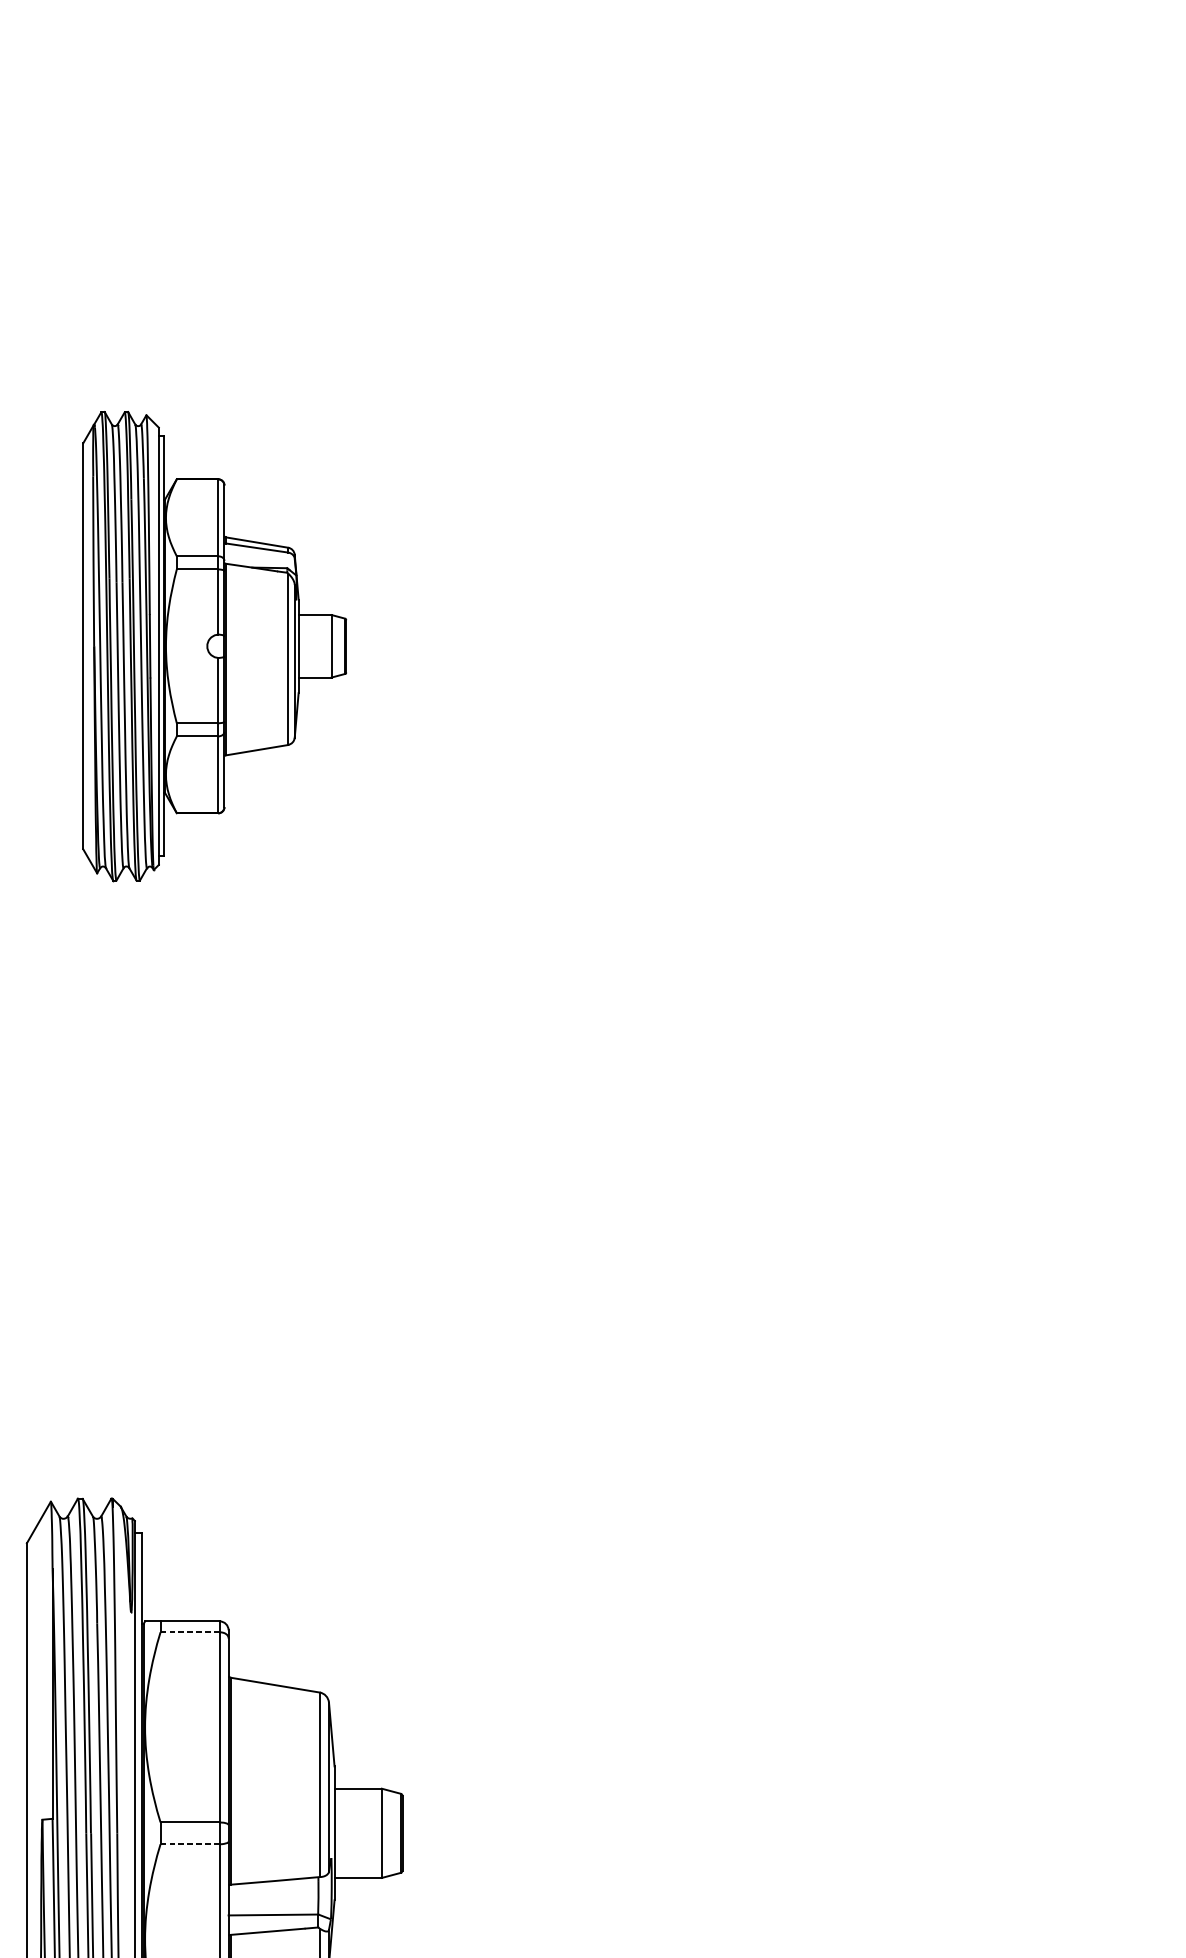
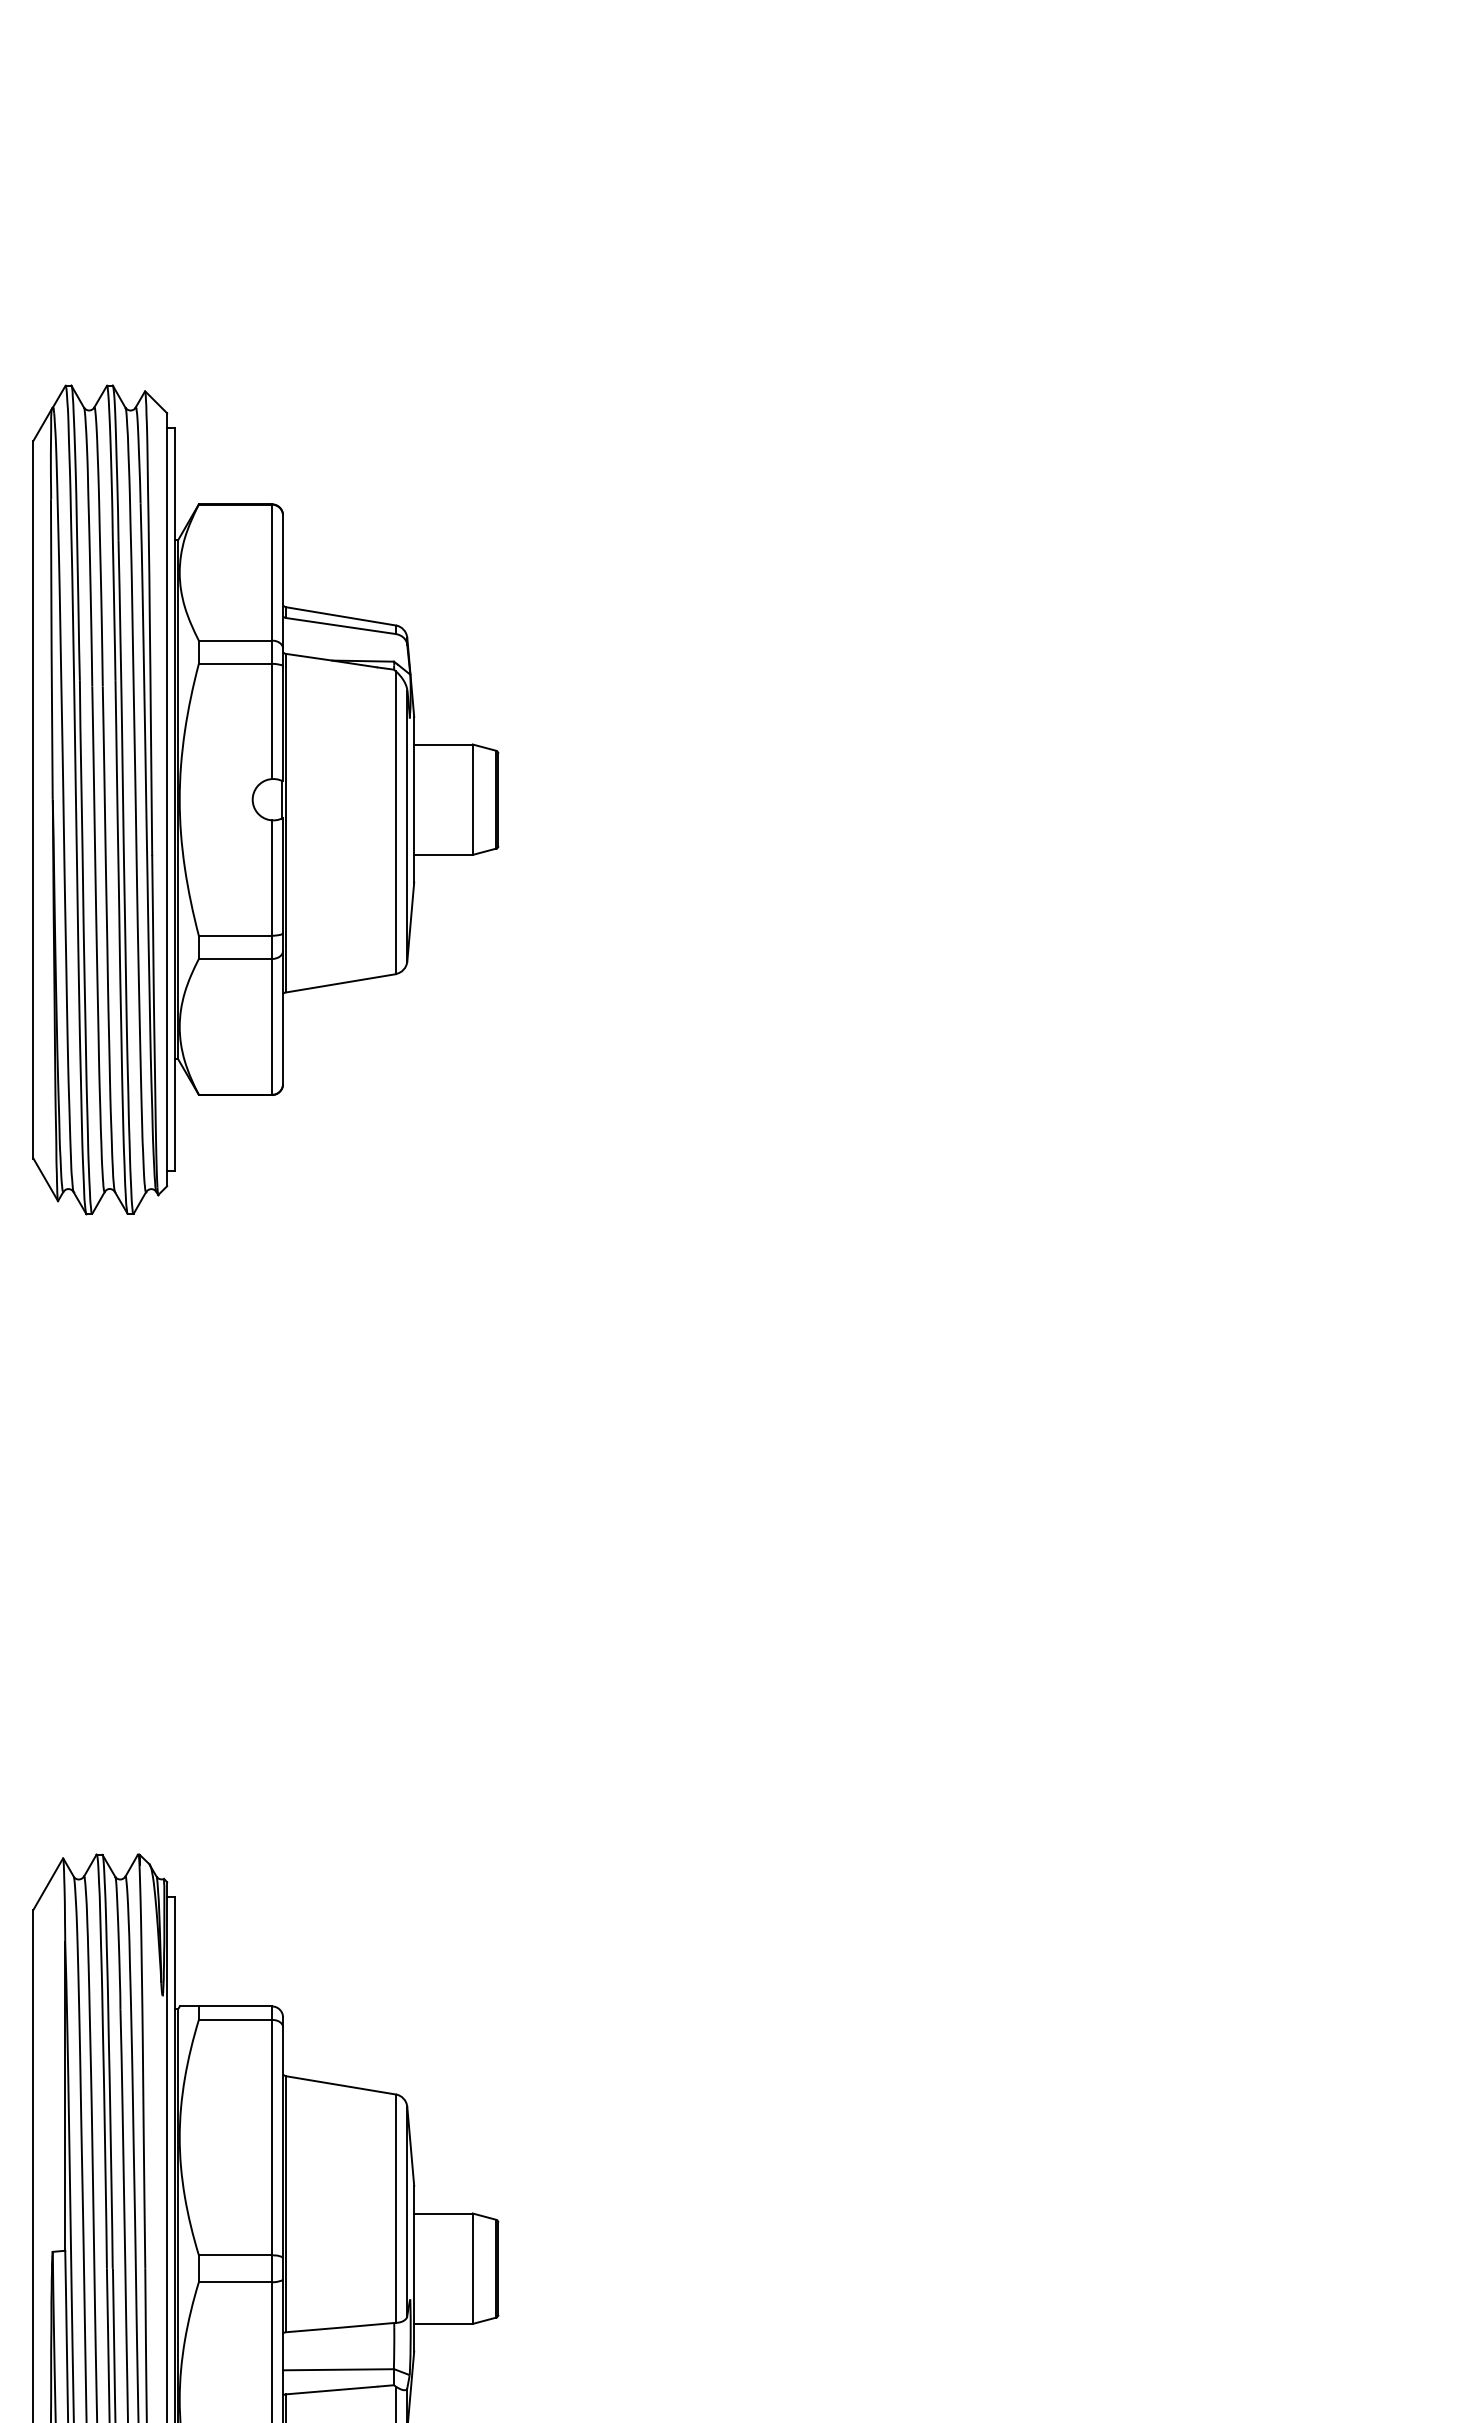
part: (214, 646) -> (265, 799), size x1.43
line: (190, 1631) -> (235, 2019), dashed -> solid
line: (190, 1844) -> (235, 2282), dashed -> solid

